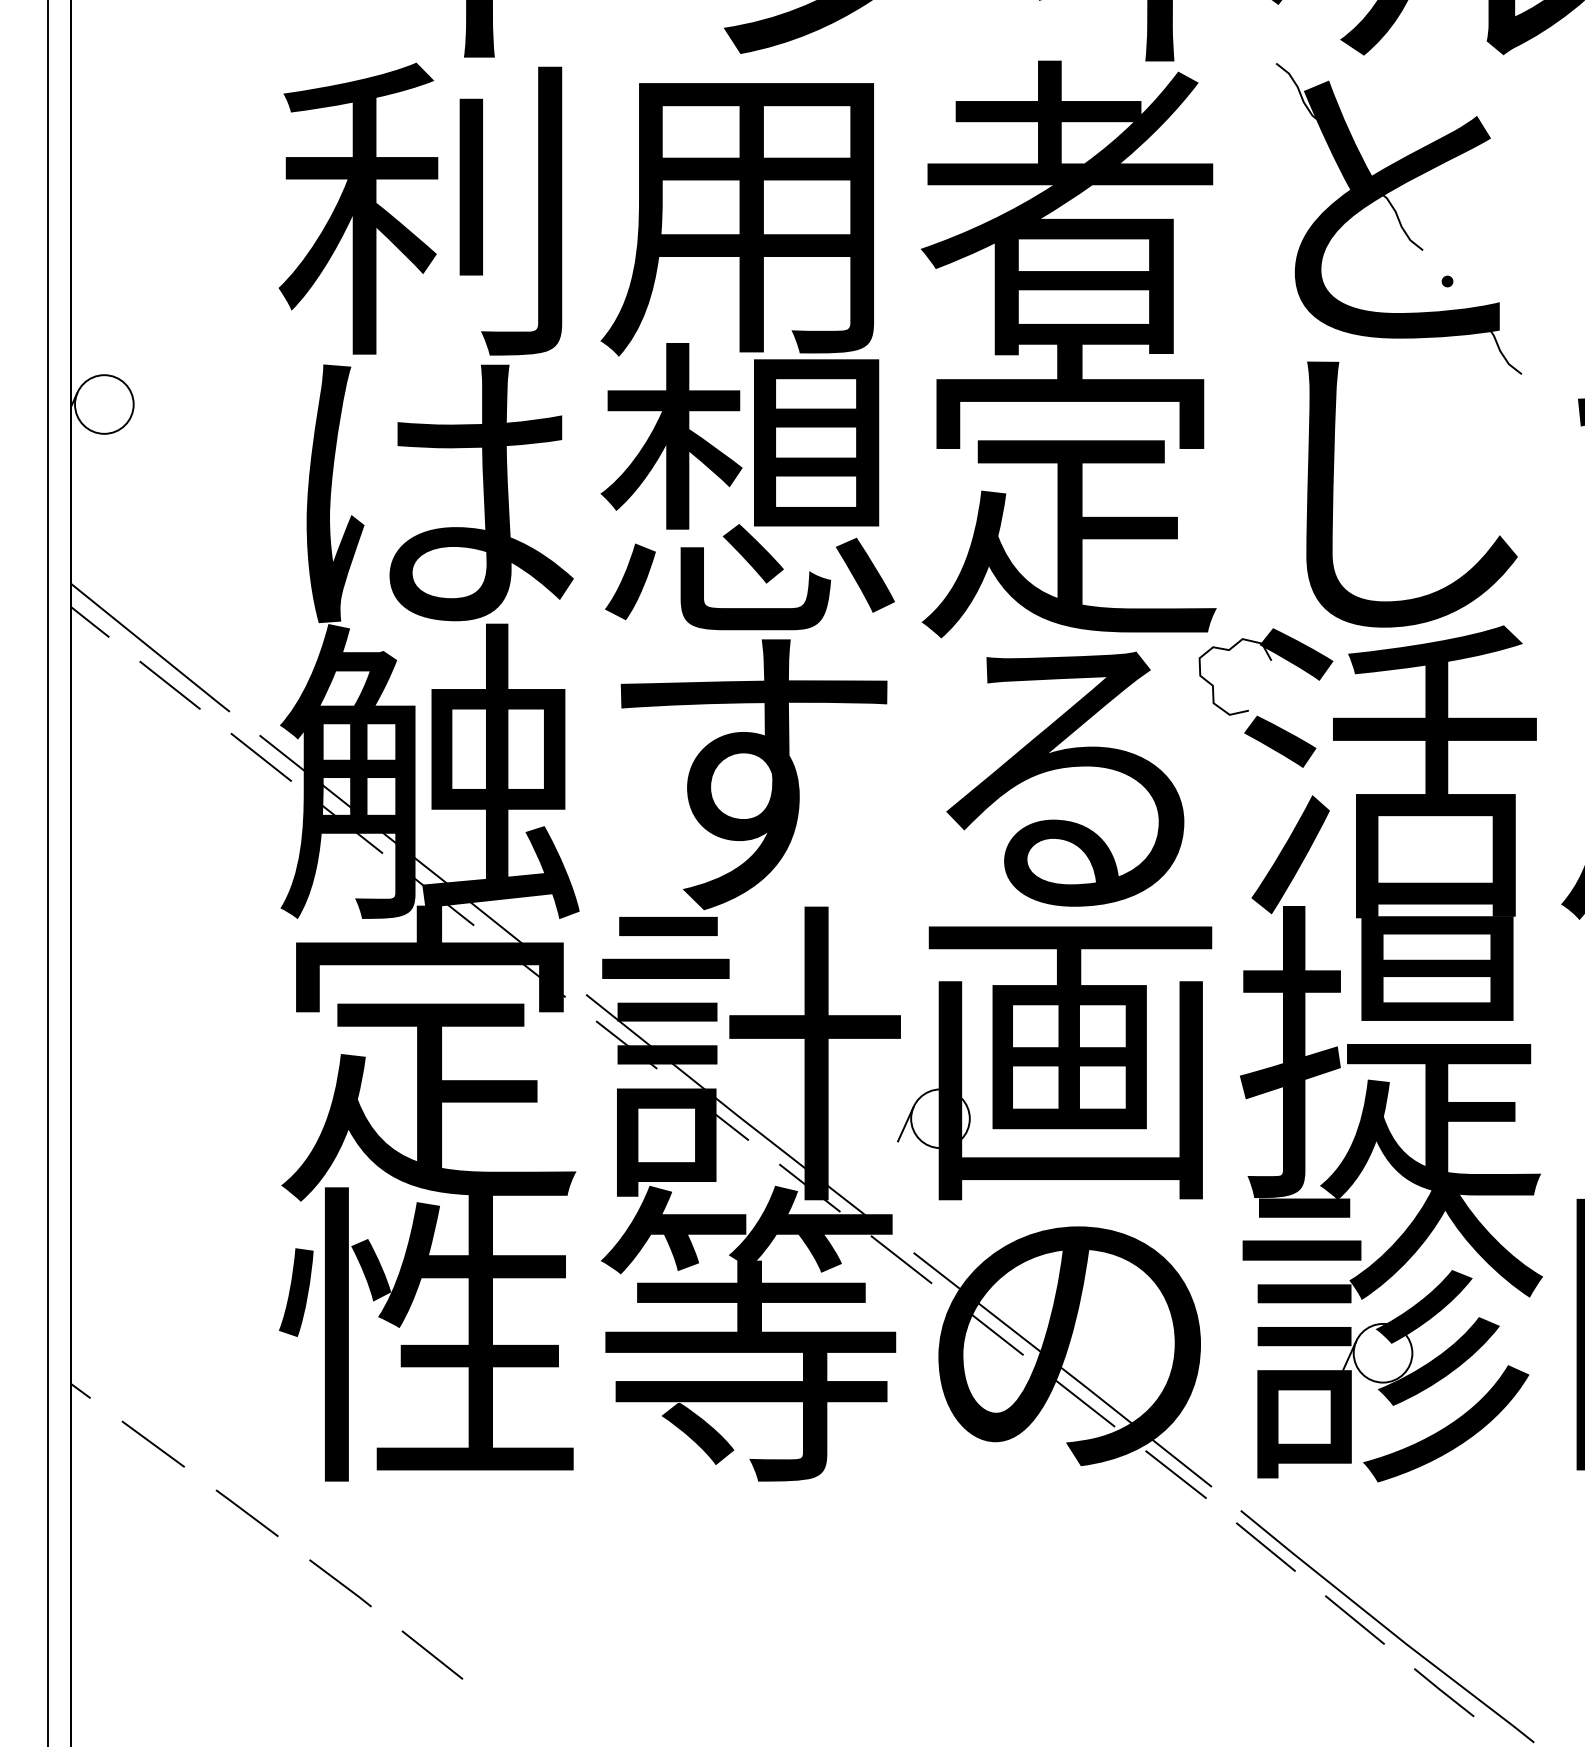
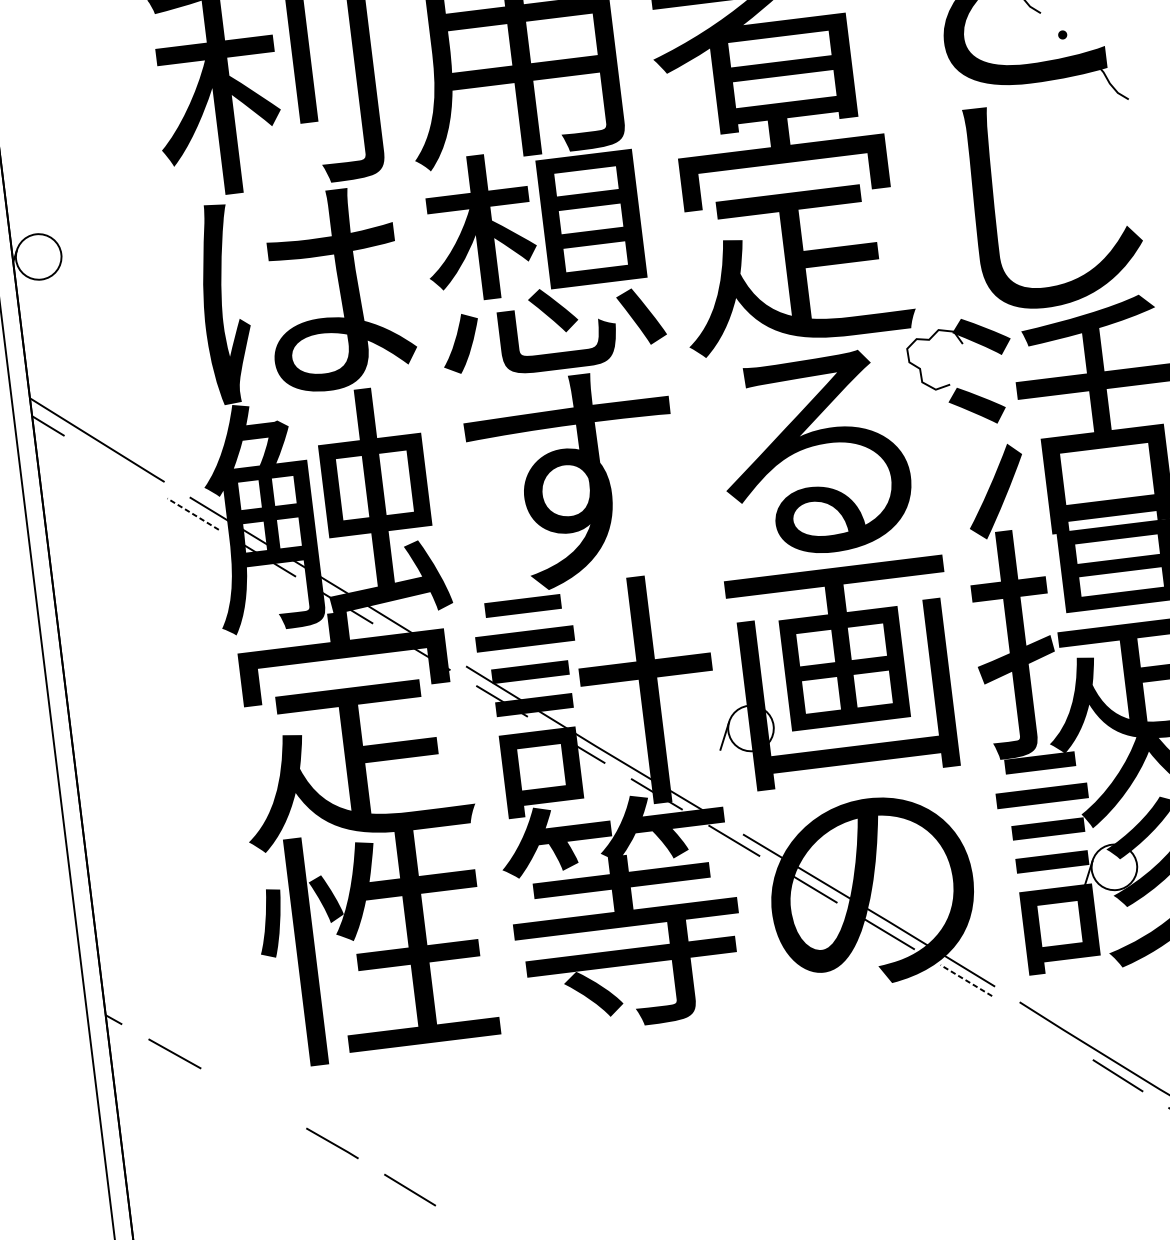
line: (169, 684) -> (115, 466), removed
line: (261, 757) -> (193, 514), solid -> dashed
line: (1176, 1474) -> (966, 980), solid -> dashed
line: (246, 1513) -> (253, 1098), removed
line: (1265, 1546) -> (1042, 1027), removed

